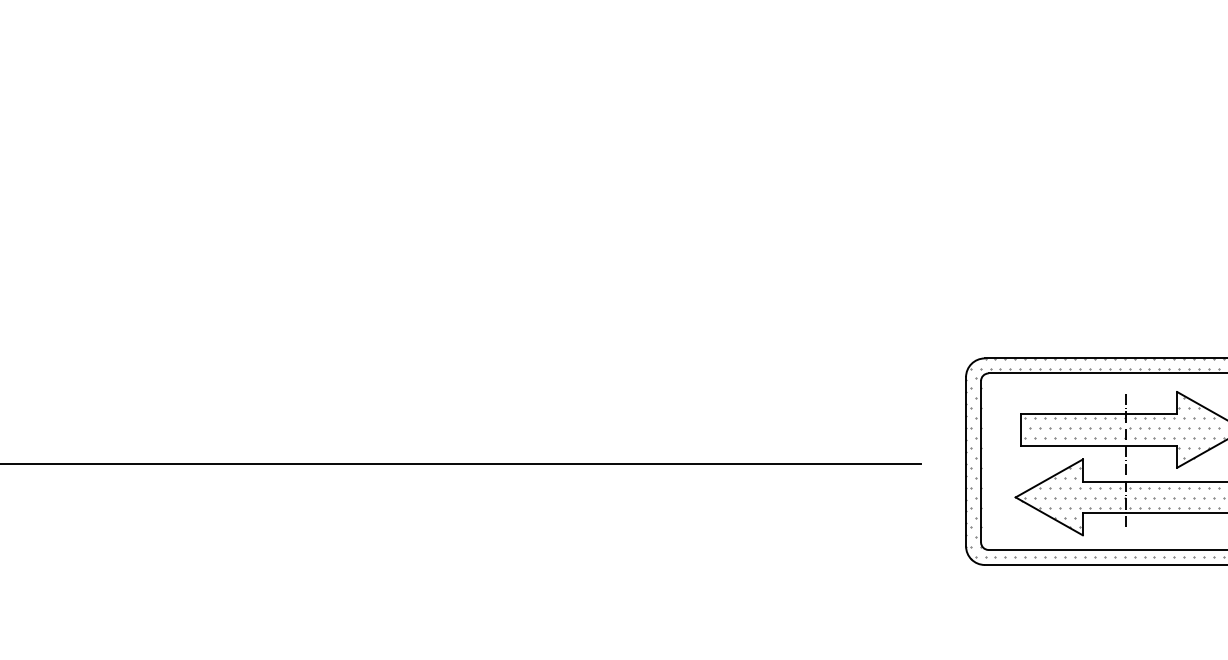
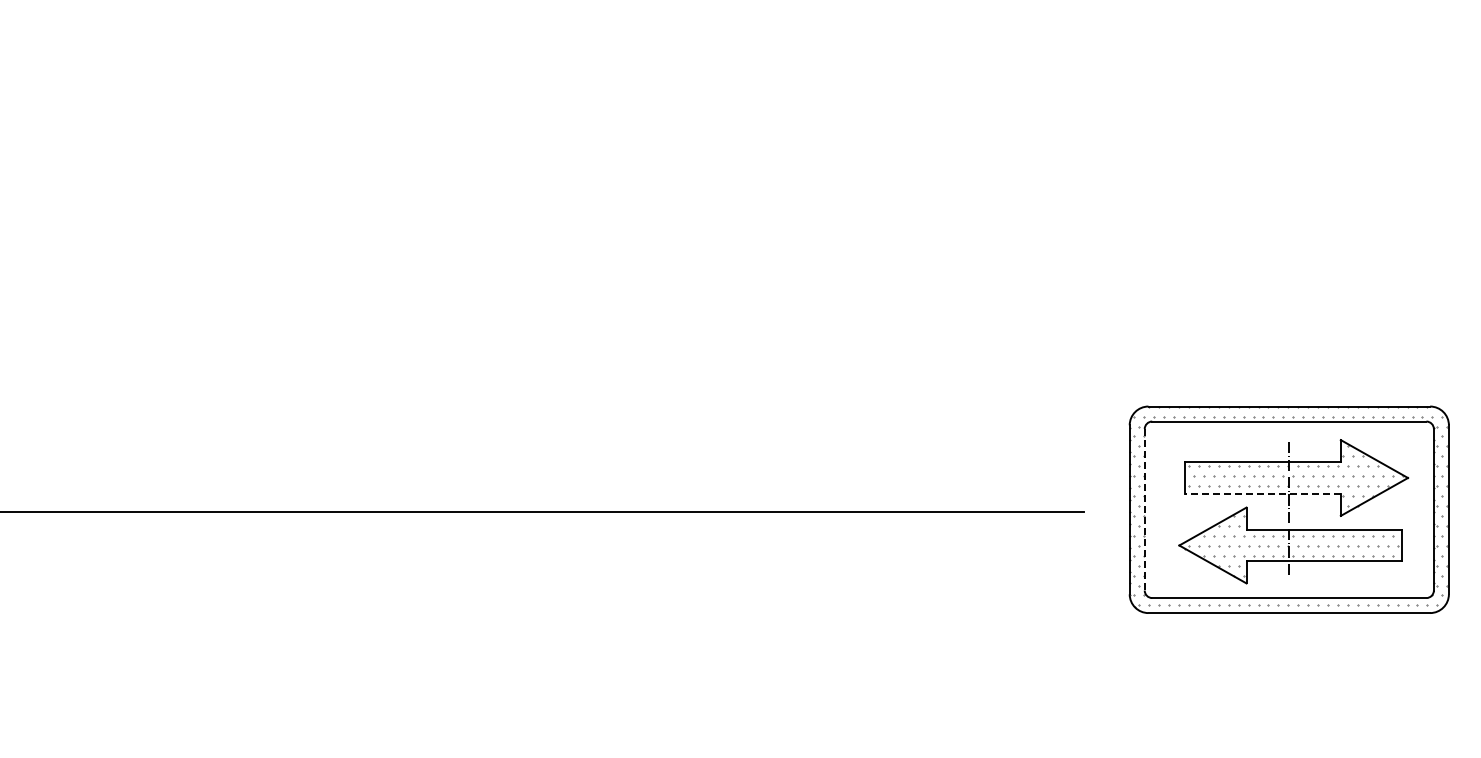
line: (1098, 445) -> (1262, 493), solid -> dashed
line: (980, 461) -> (1144, 509), solid -> dashed

